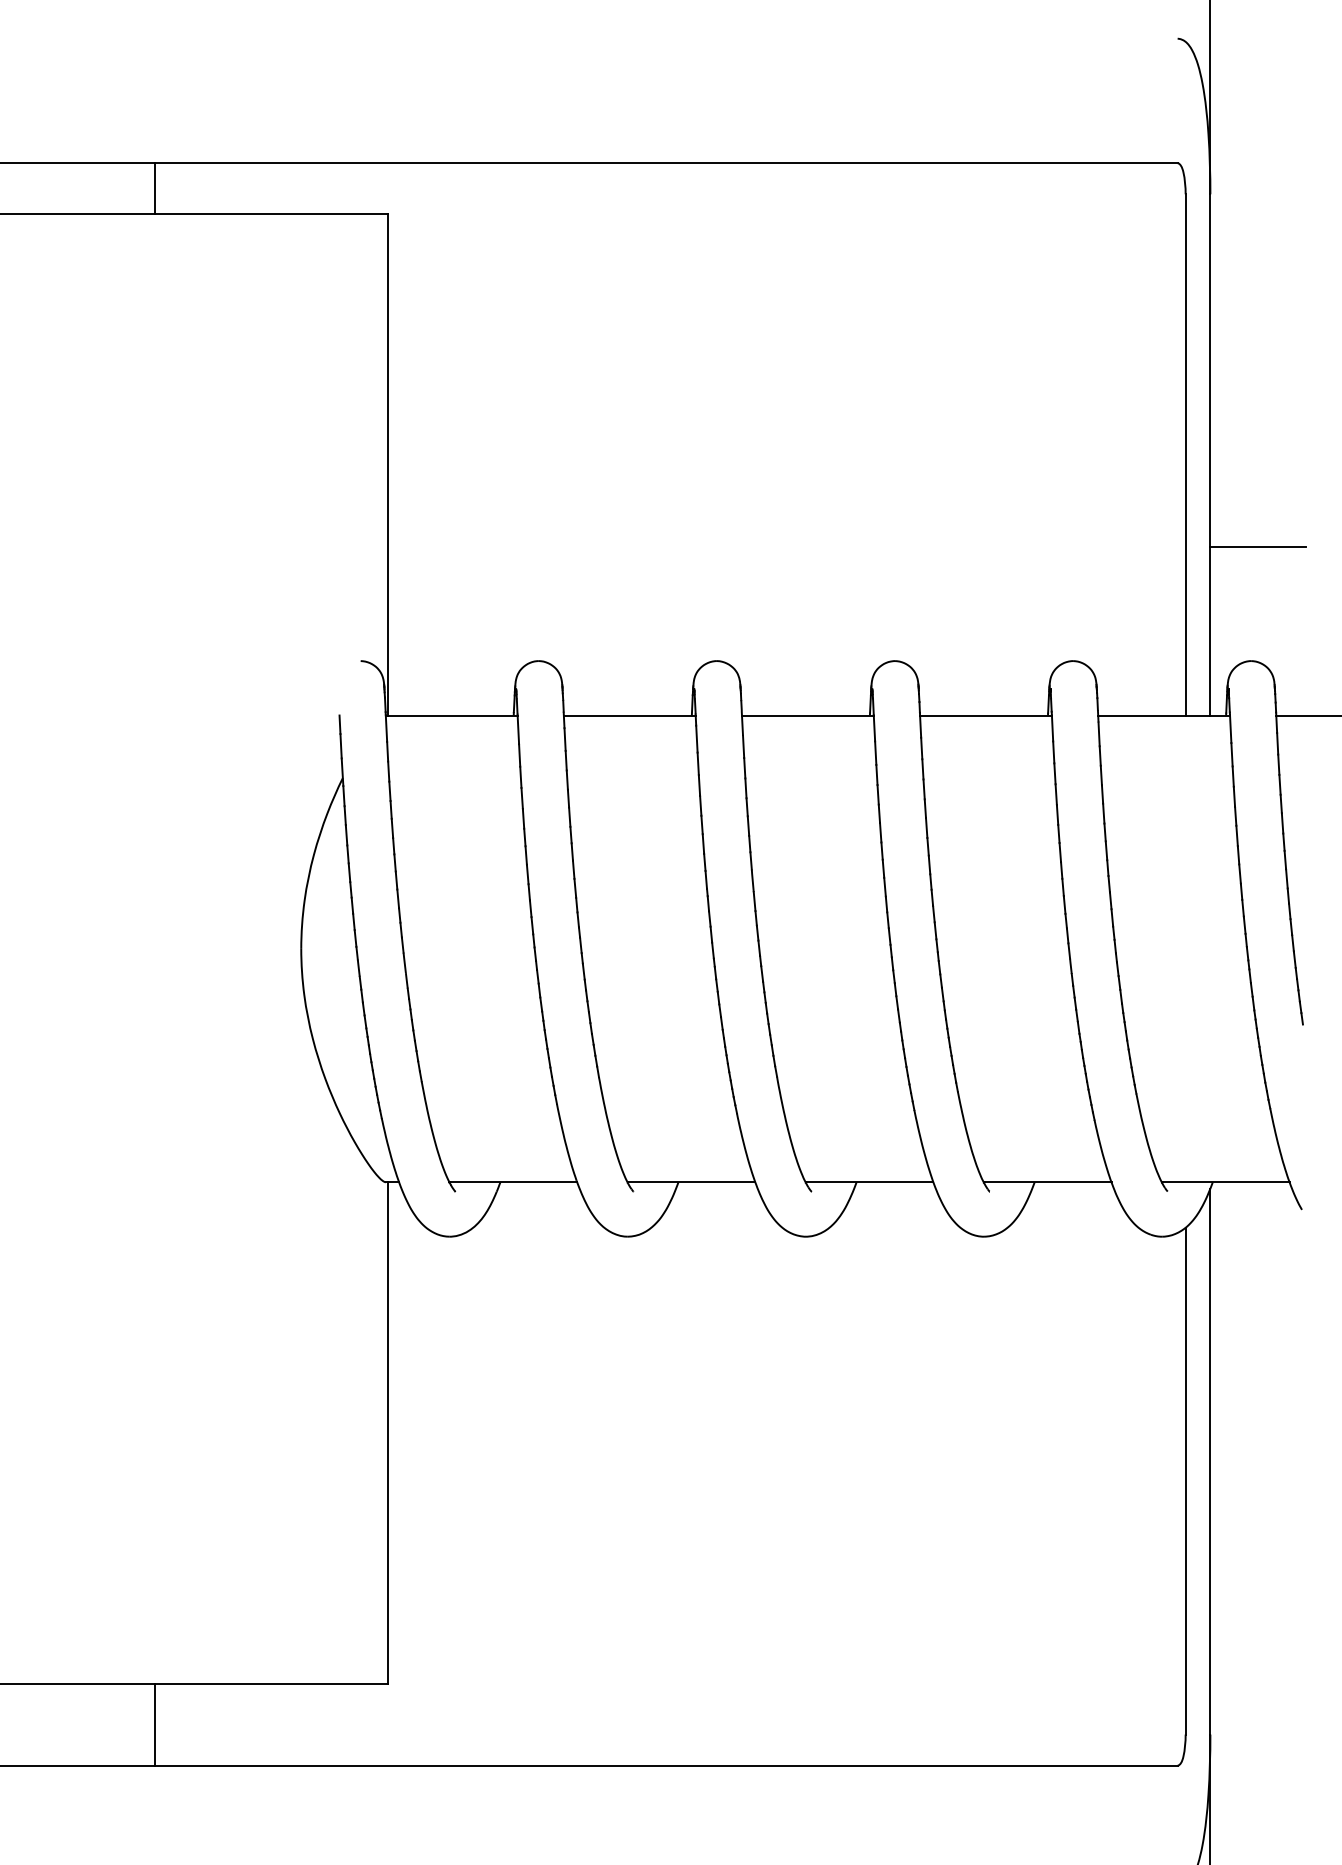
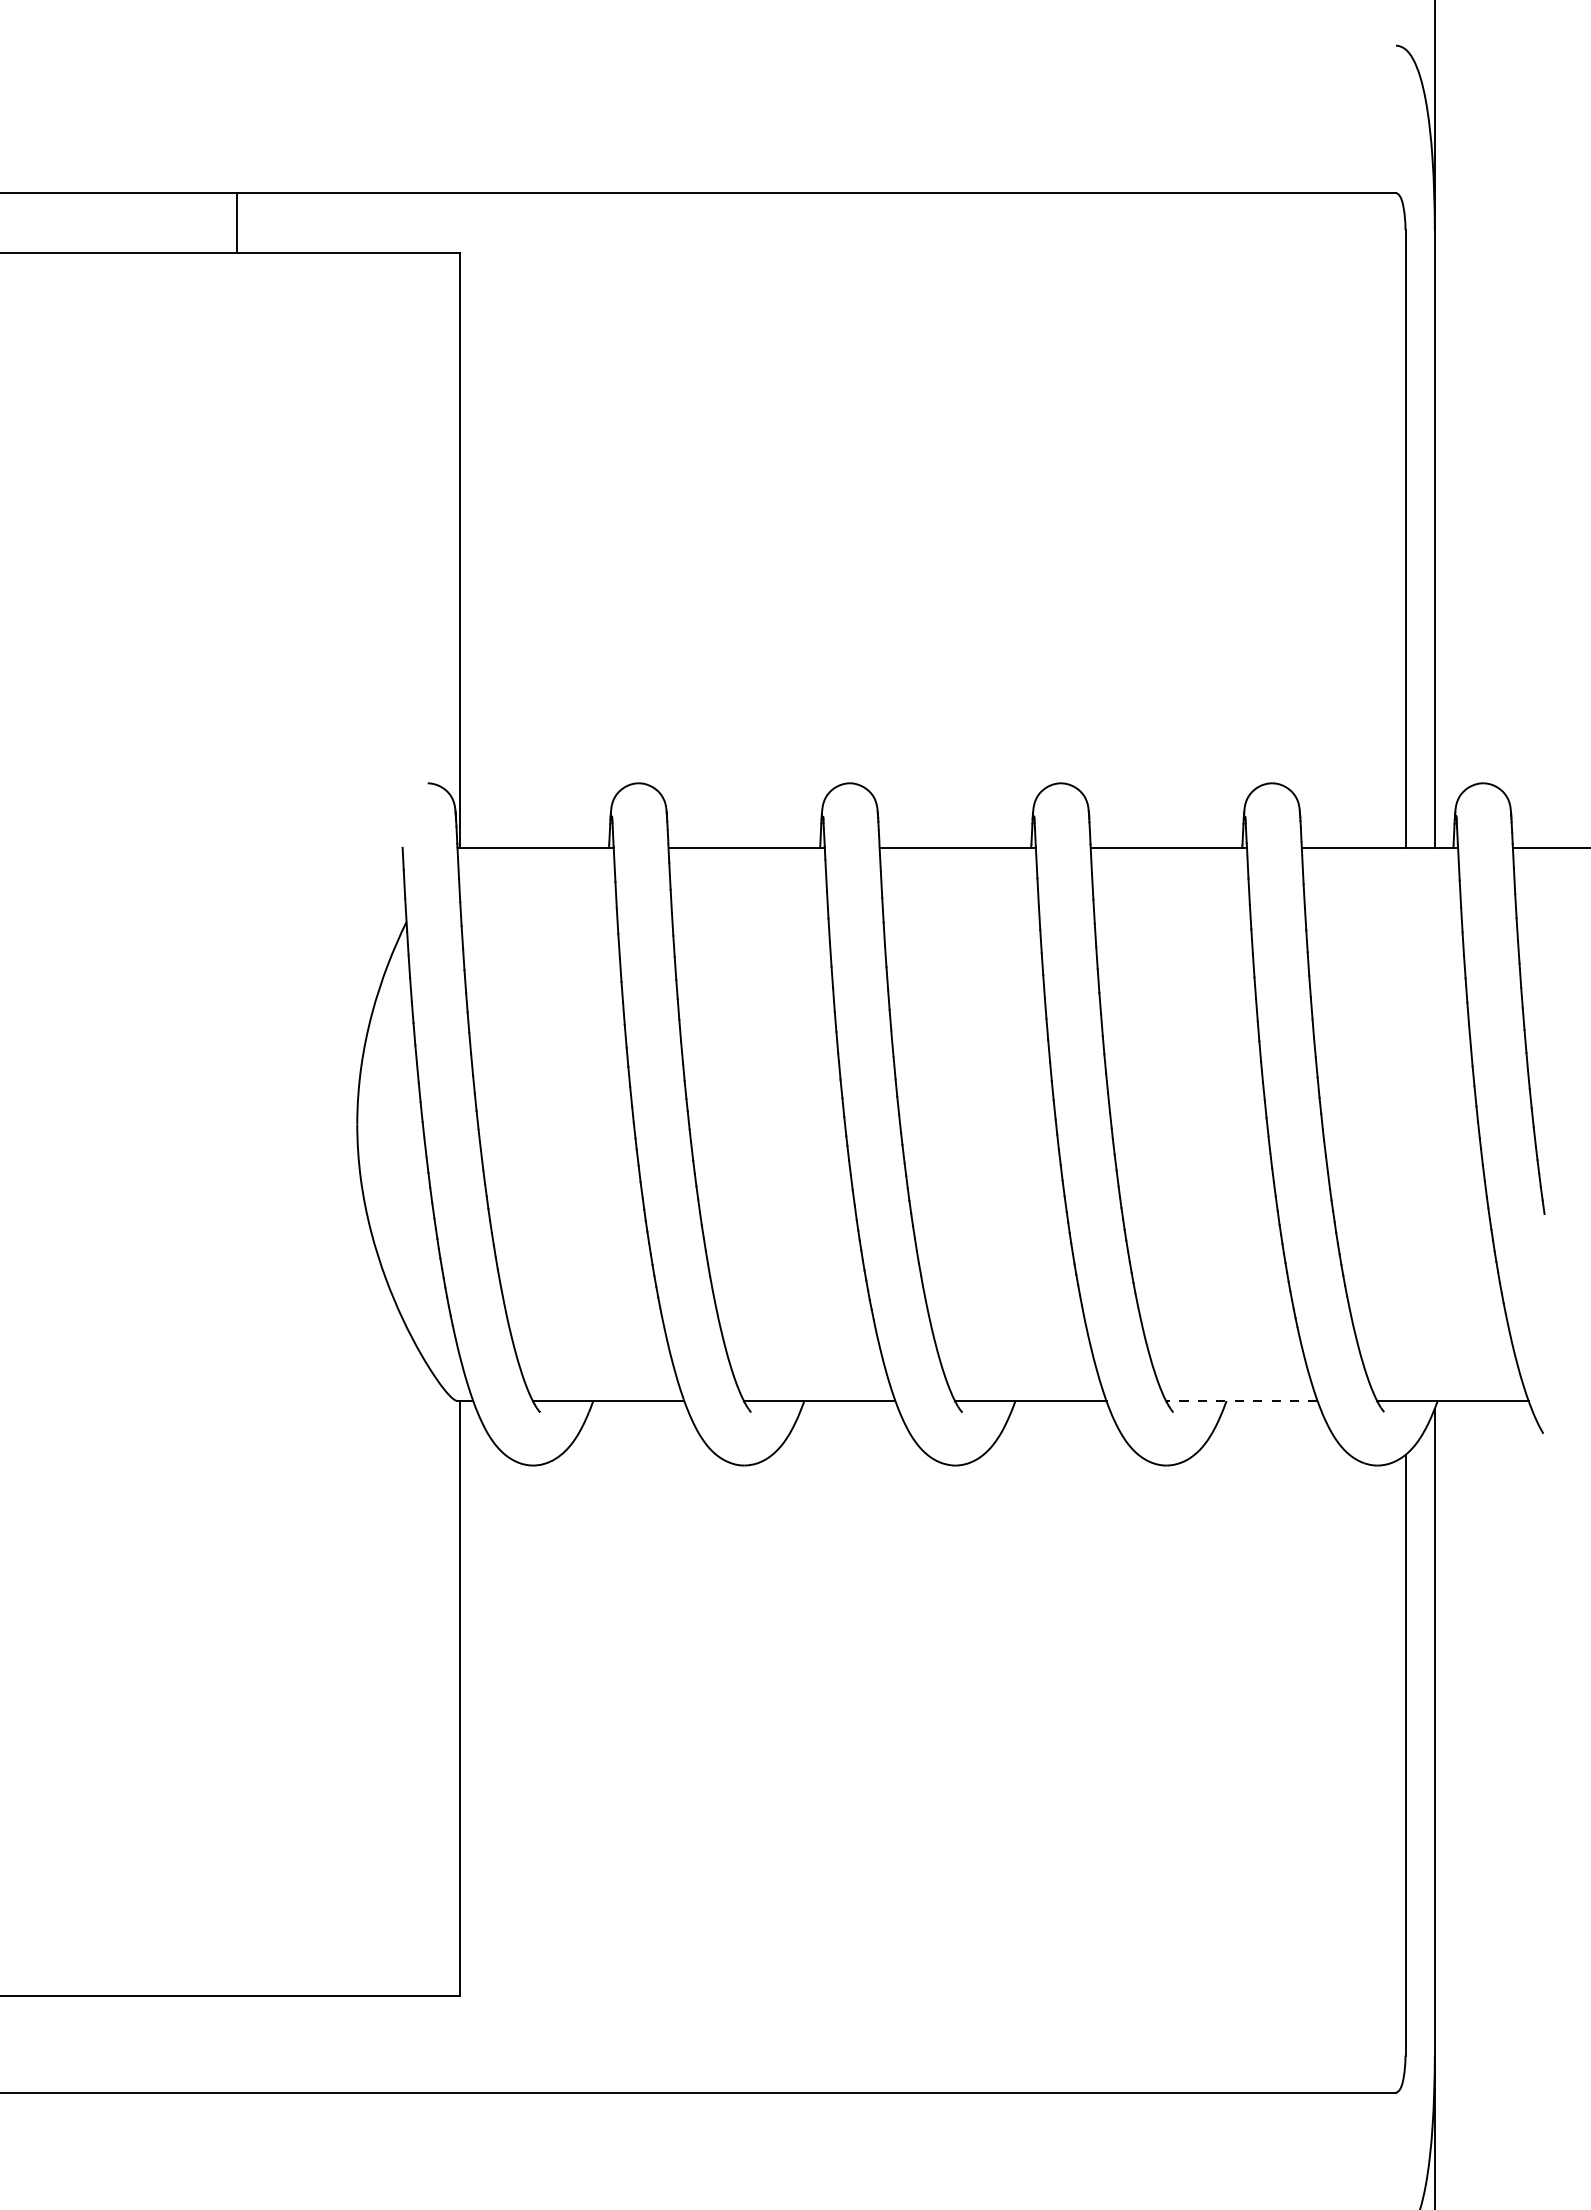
line: (154, 188) -> (237, 223), moved
line: (1258, 547) -> (1491, 648), removed
line: (1047, 1182) -> (1241, 1401), solid -> dashed
line: (154, 1724) -> (183, 2043), removed

